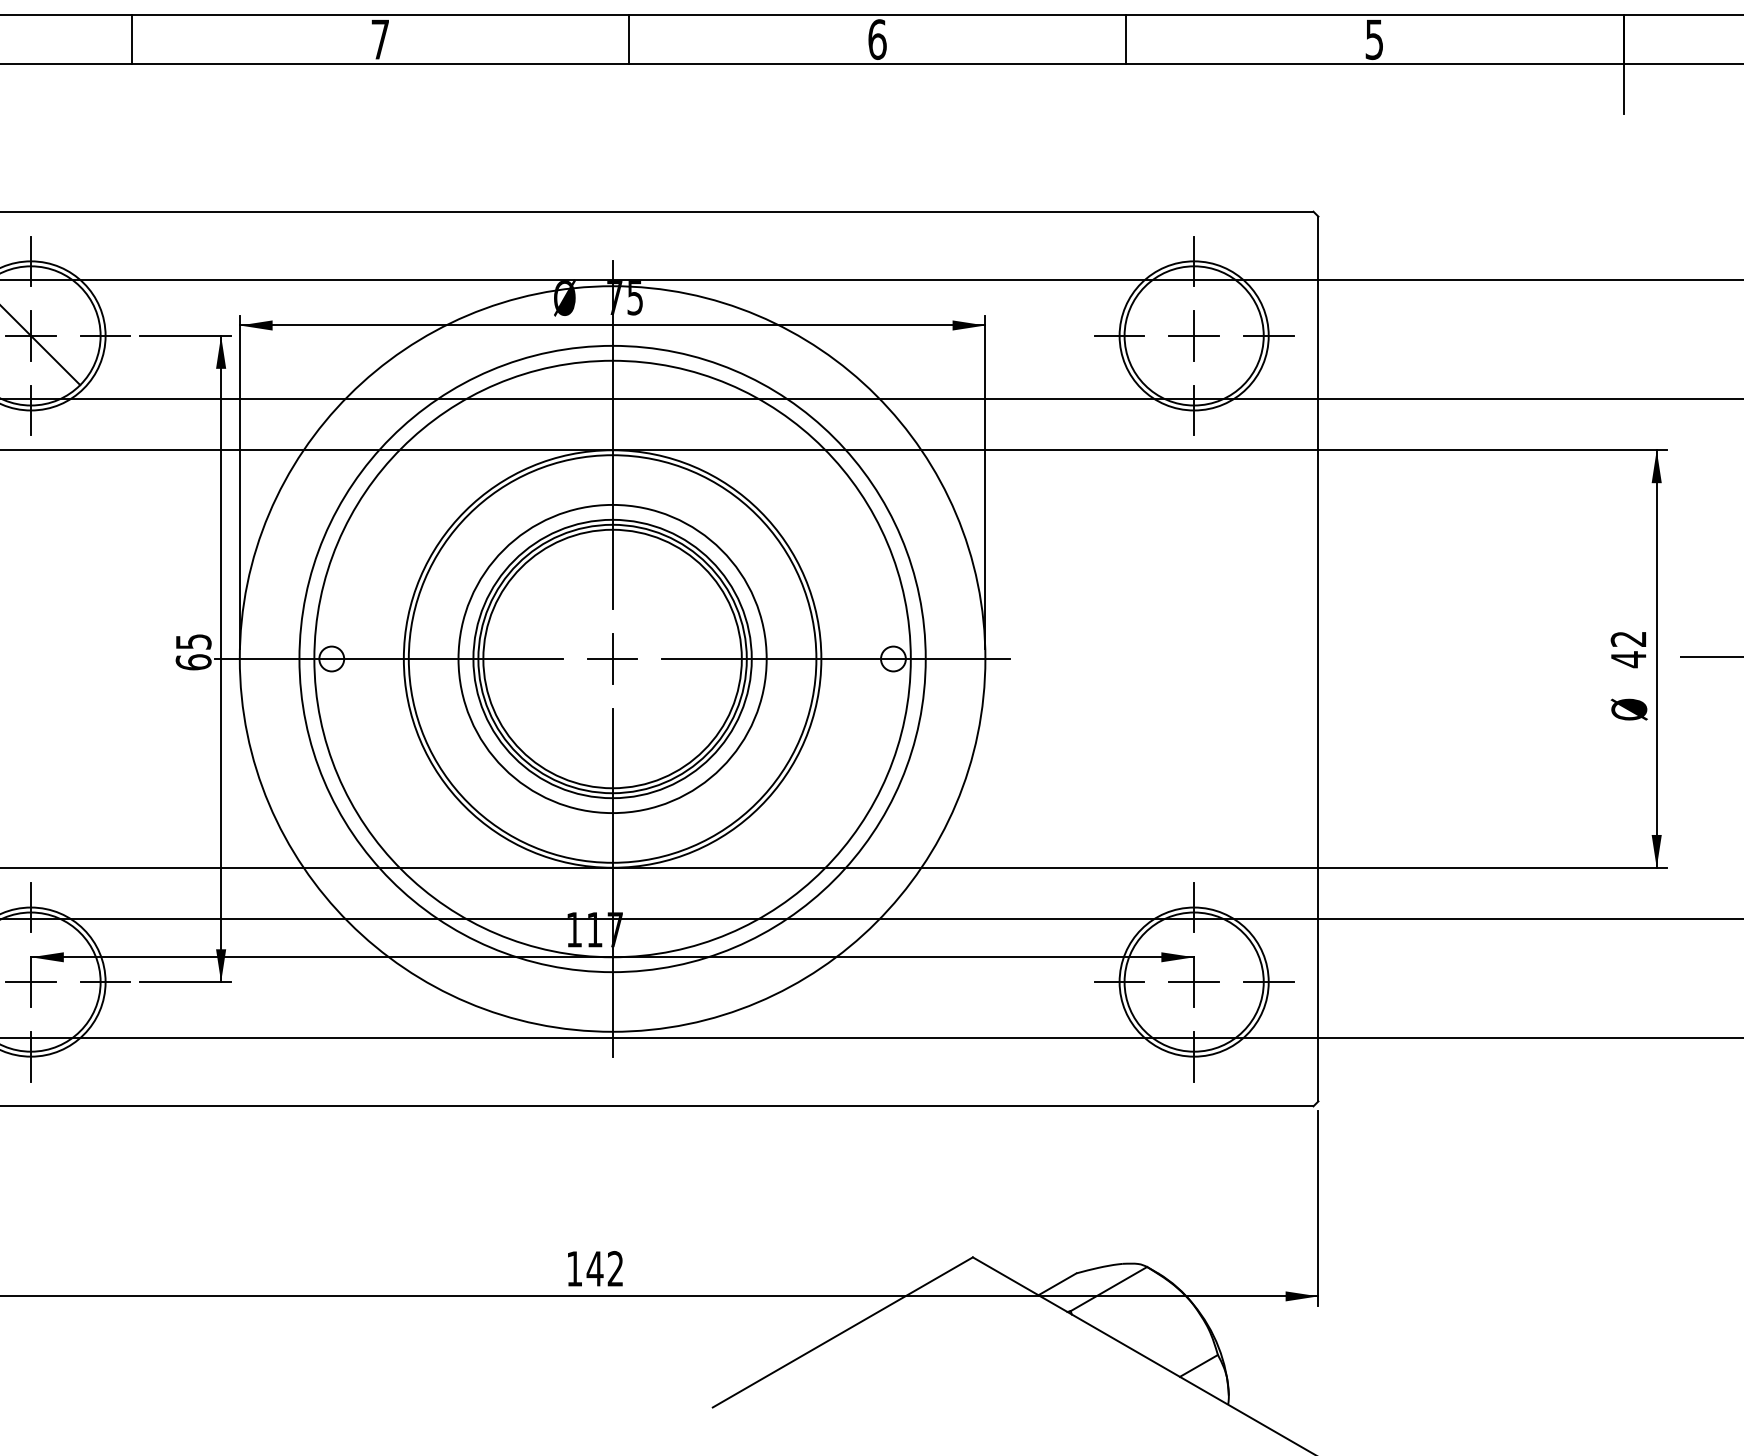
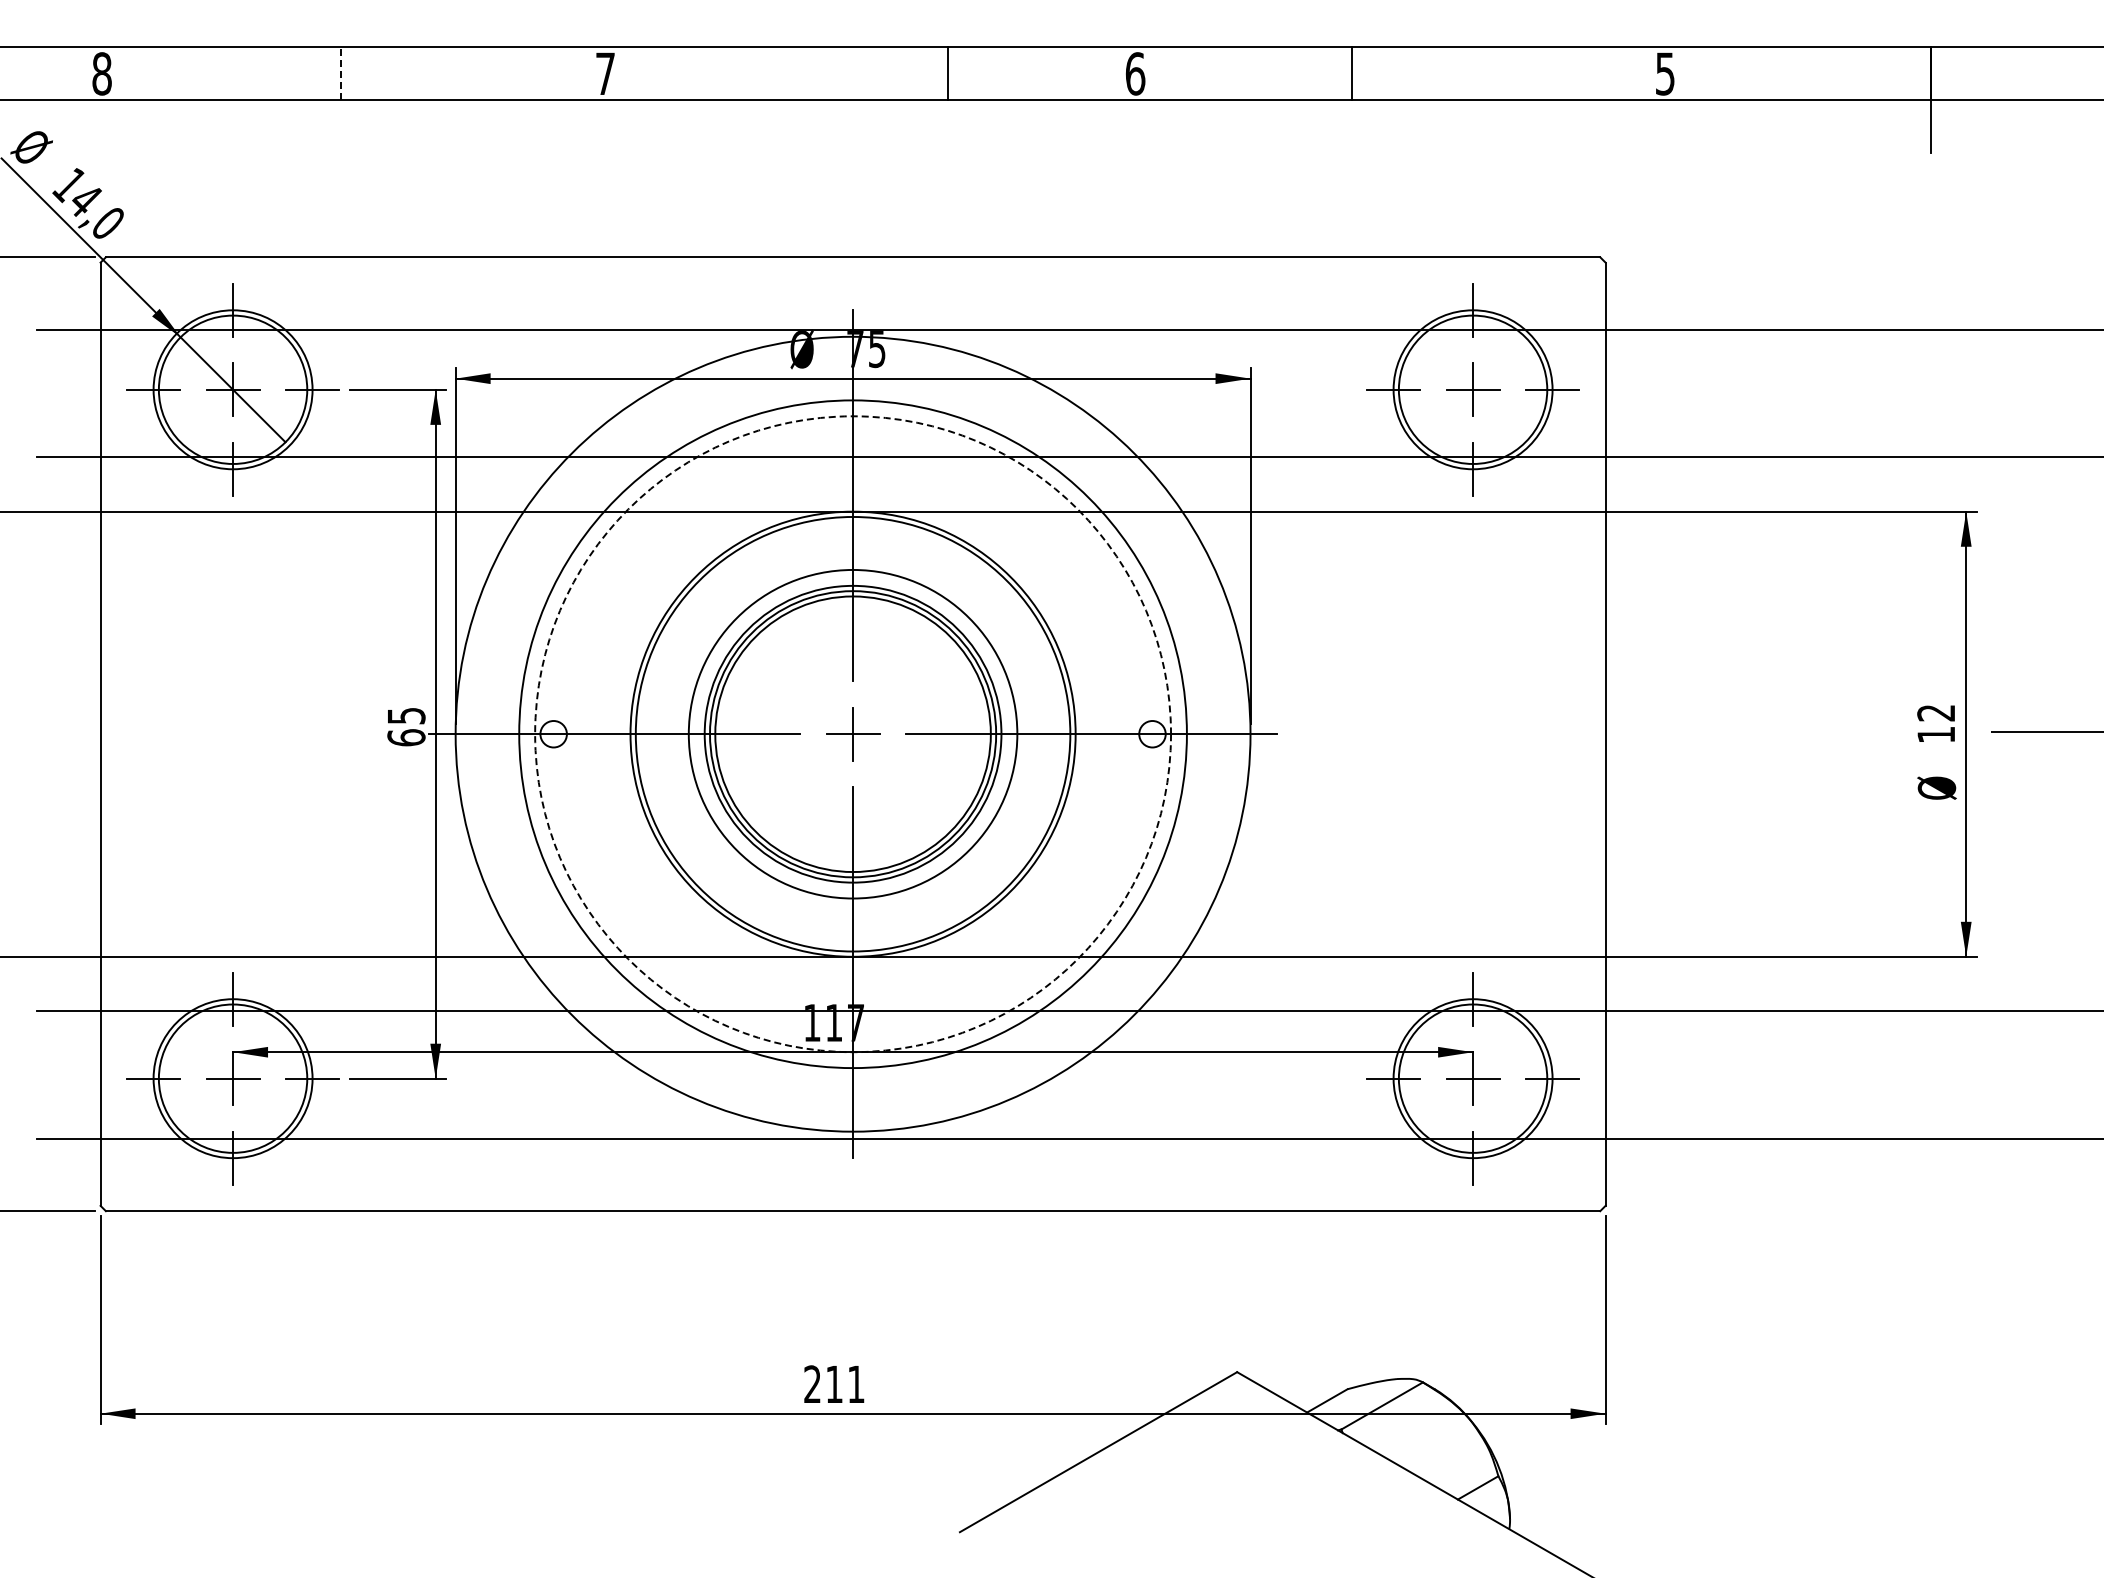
line: (132, 39) -> (341, 73), solid -> dashed
line: (628, 39) -> (947, 73), moved
line: (1126, 39) -> (1351, 73), moved
circle: (612, 659) -> (853, 734), solid -> dashed
text: (1627, 659) -> (1935, 734), 42 -> 12
text: (595, 1268) -> (834, 1383), 142 -> 211

